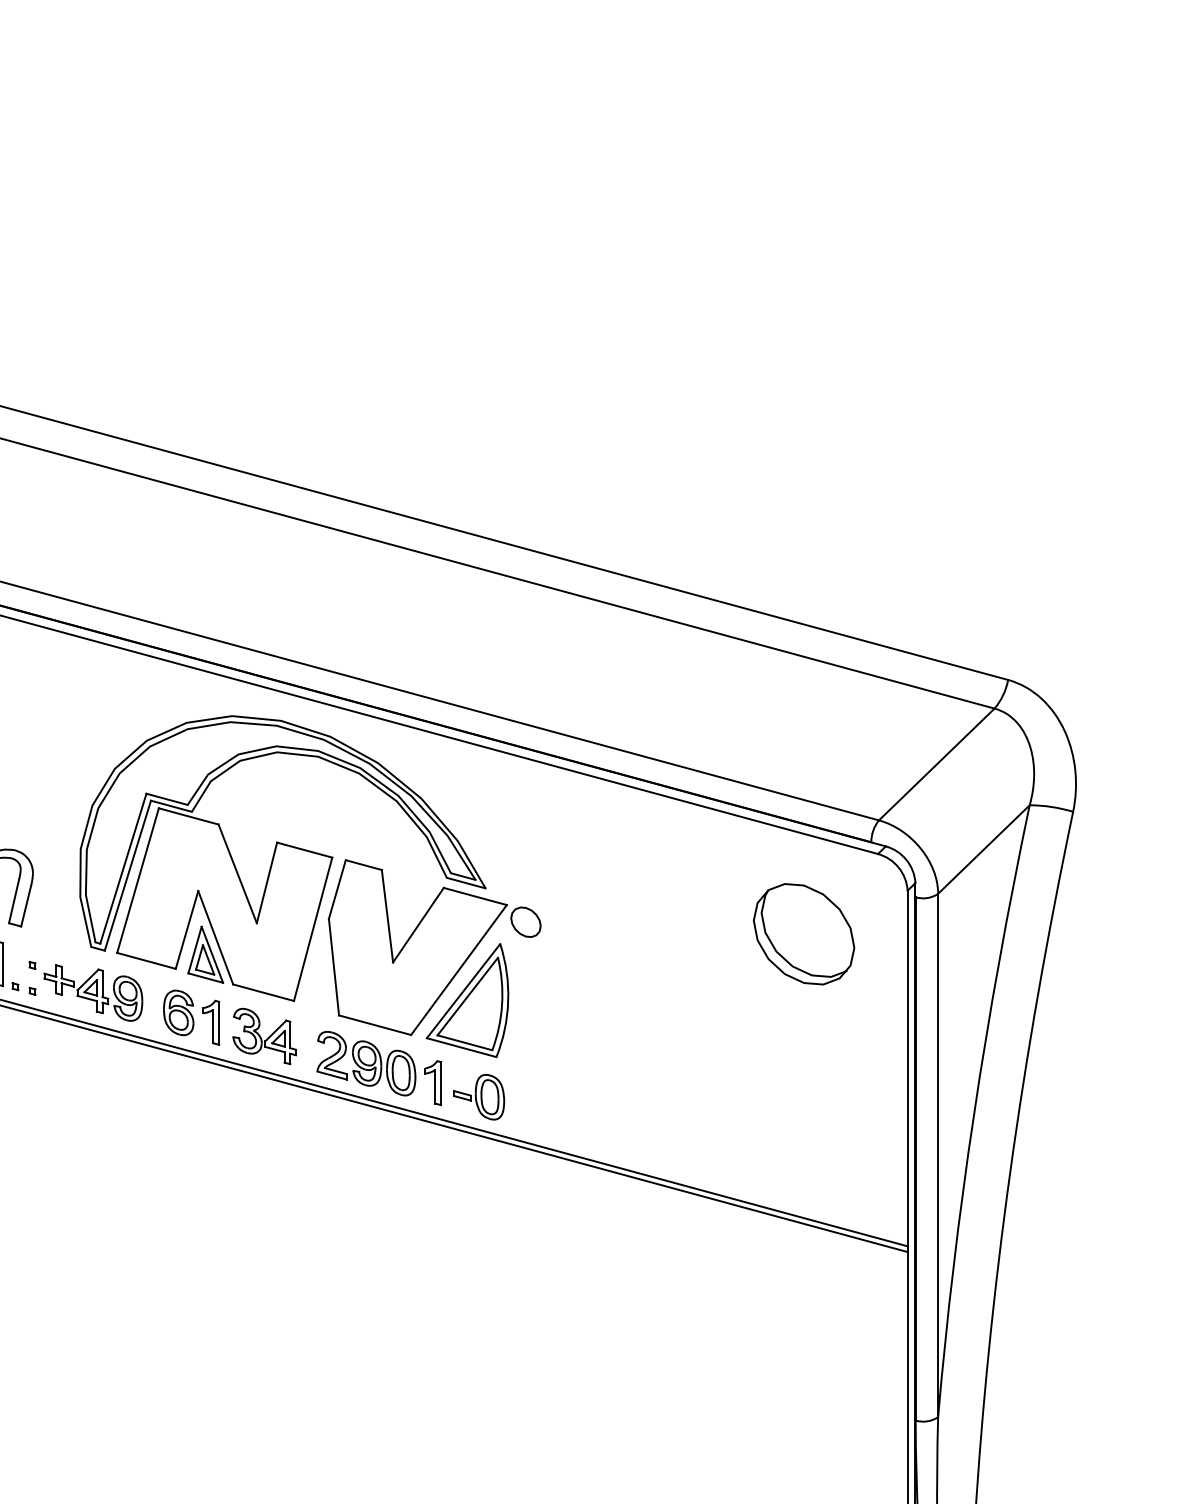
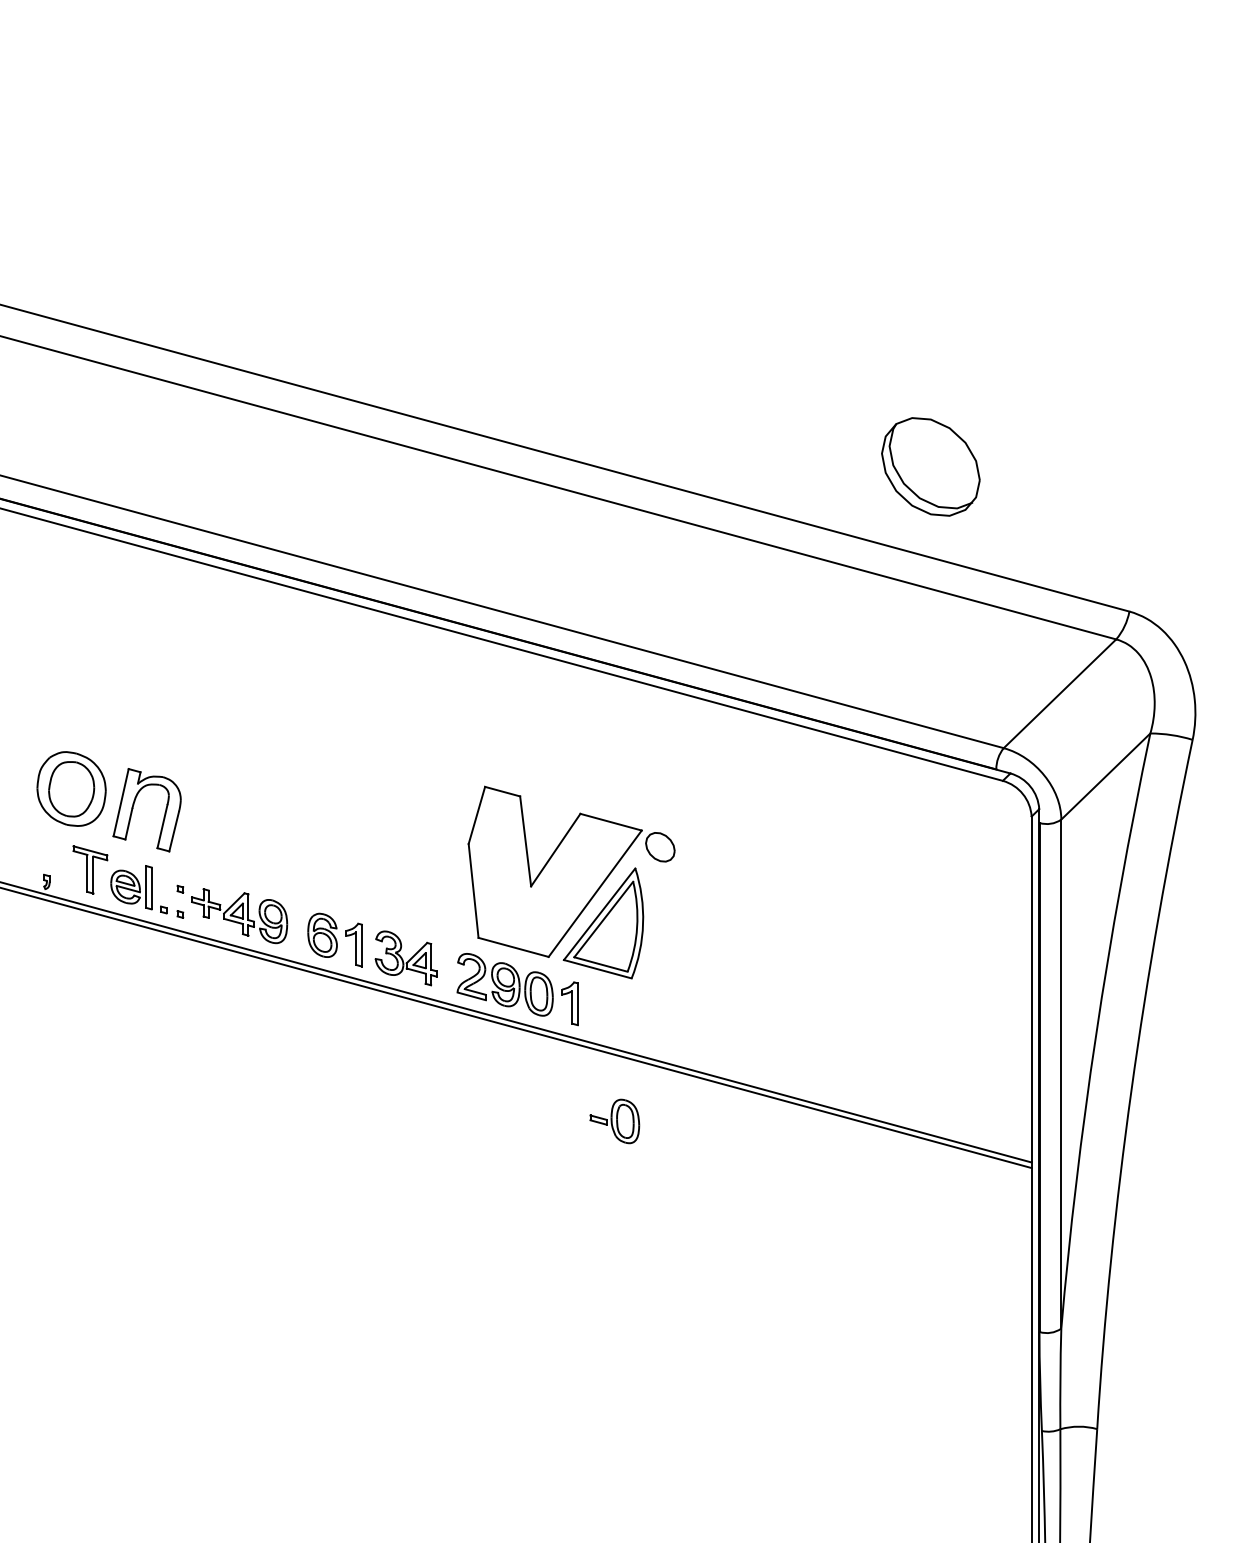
part: (282, 857) -> (423, 784), removed
part: (803, 933) -> (930, 466), moved
part: (478, 1097) -> (614, 1121), moved

